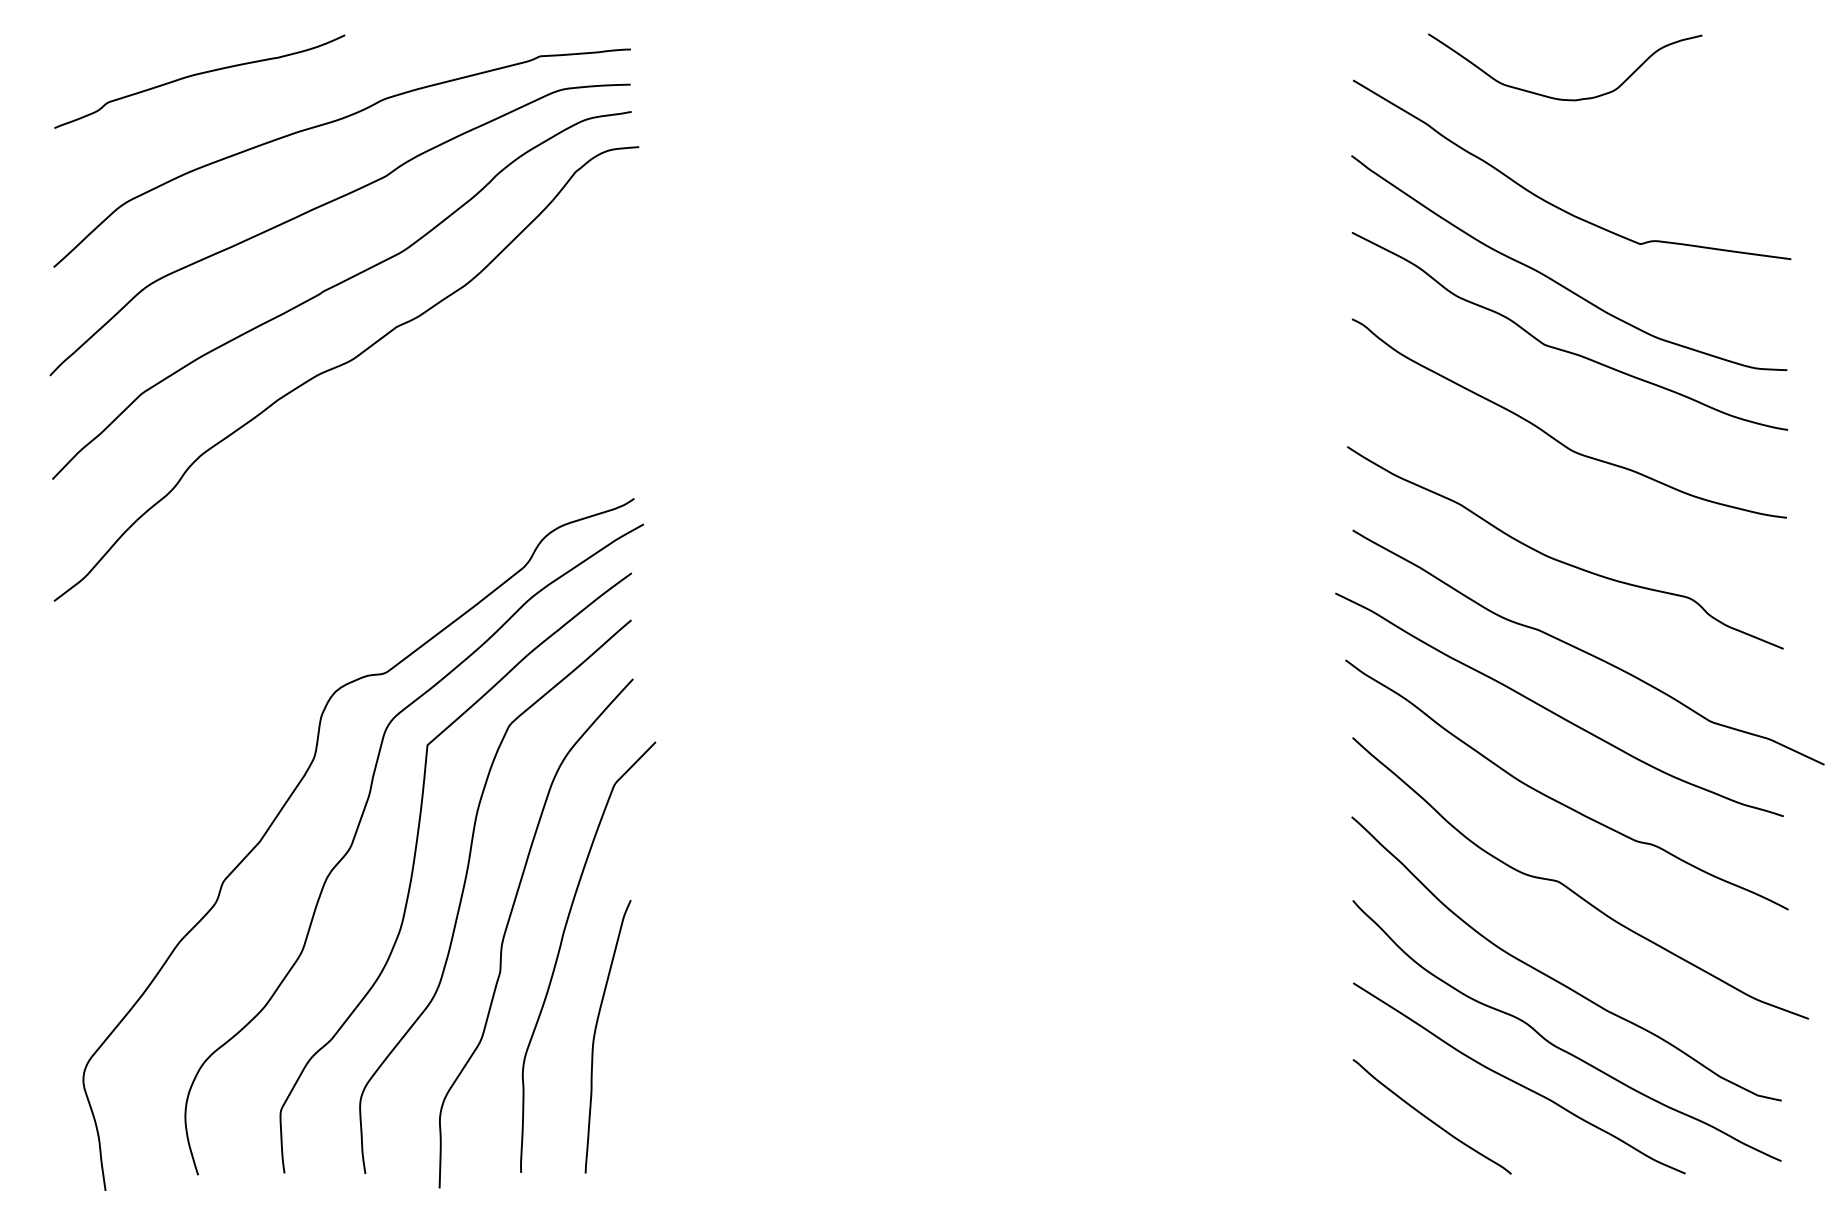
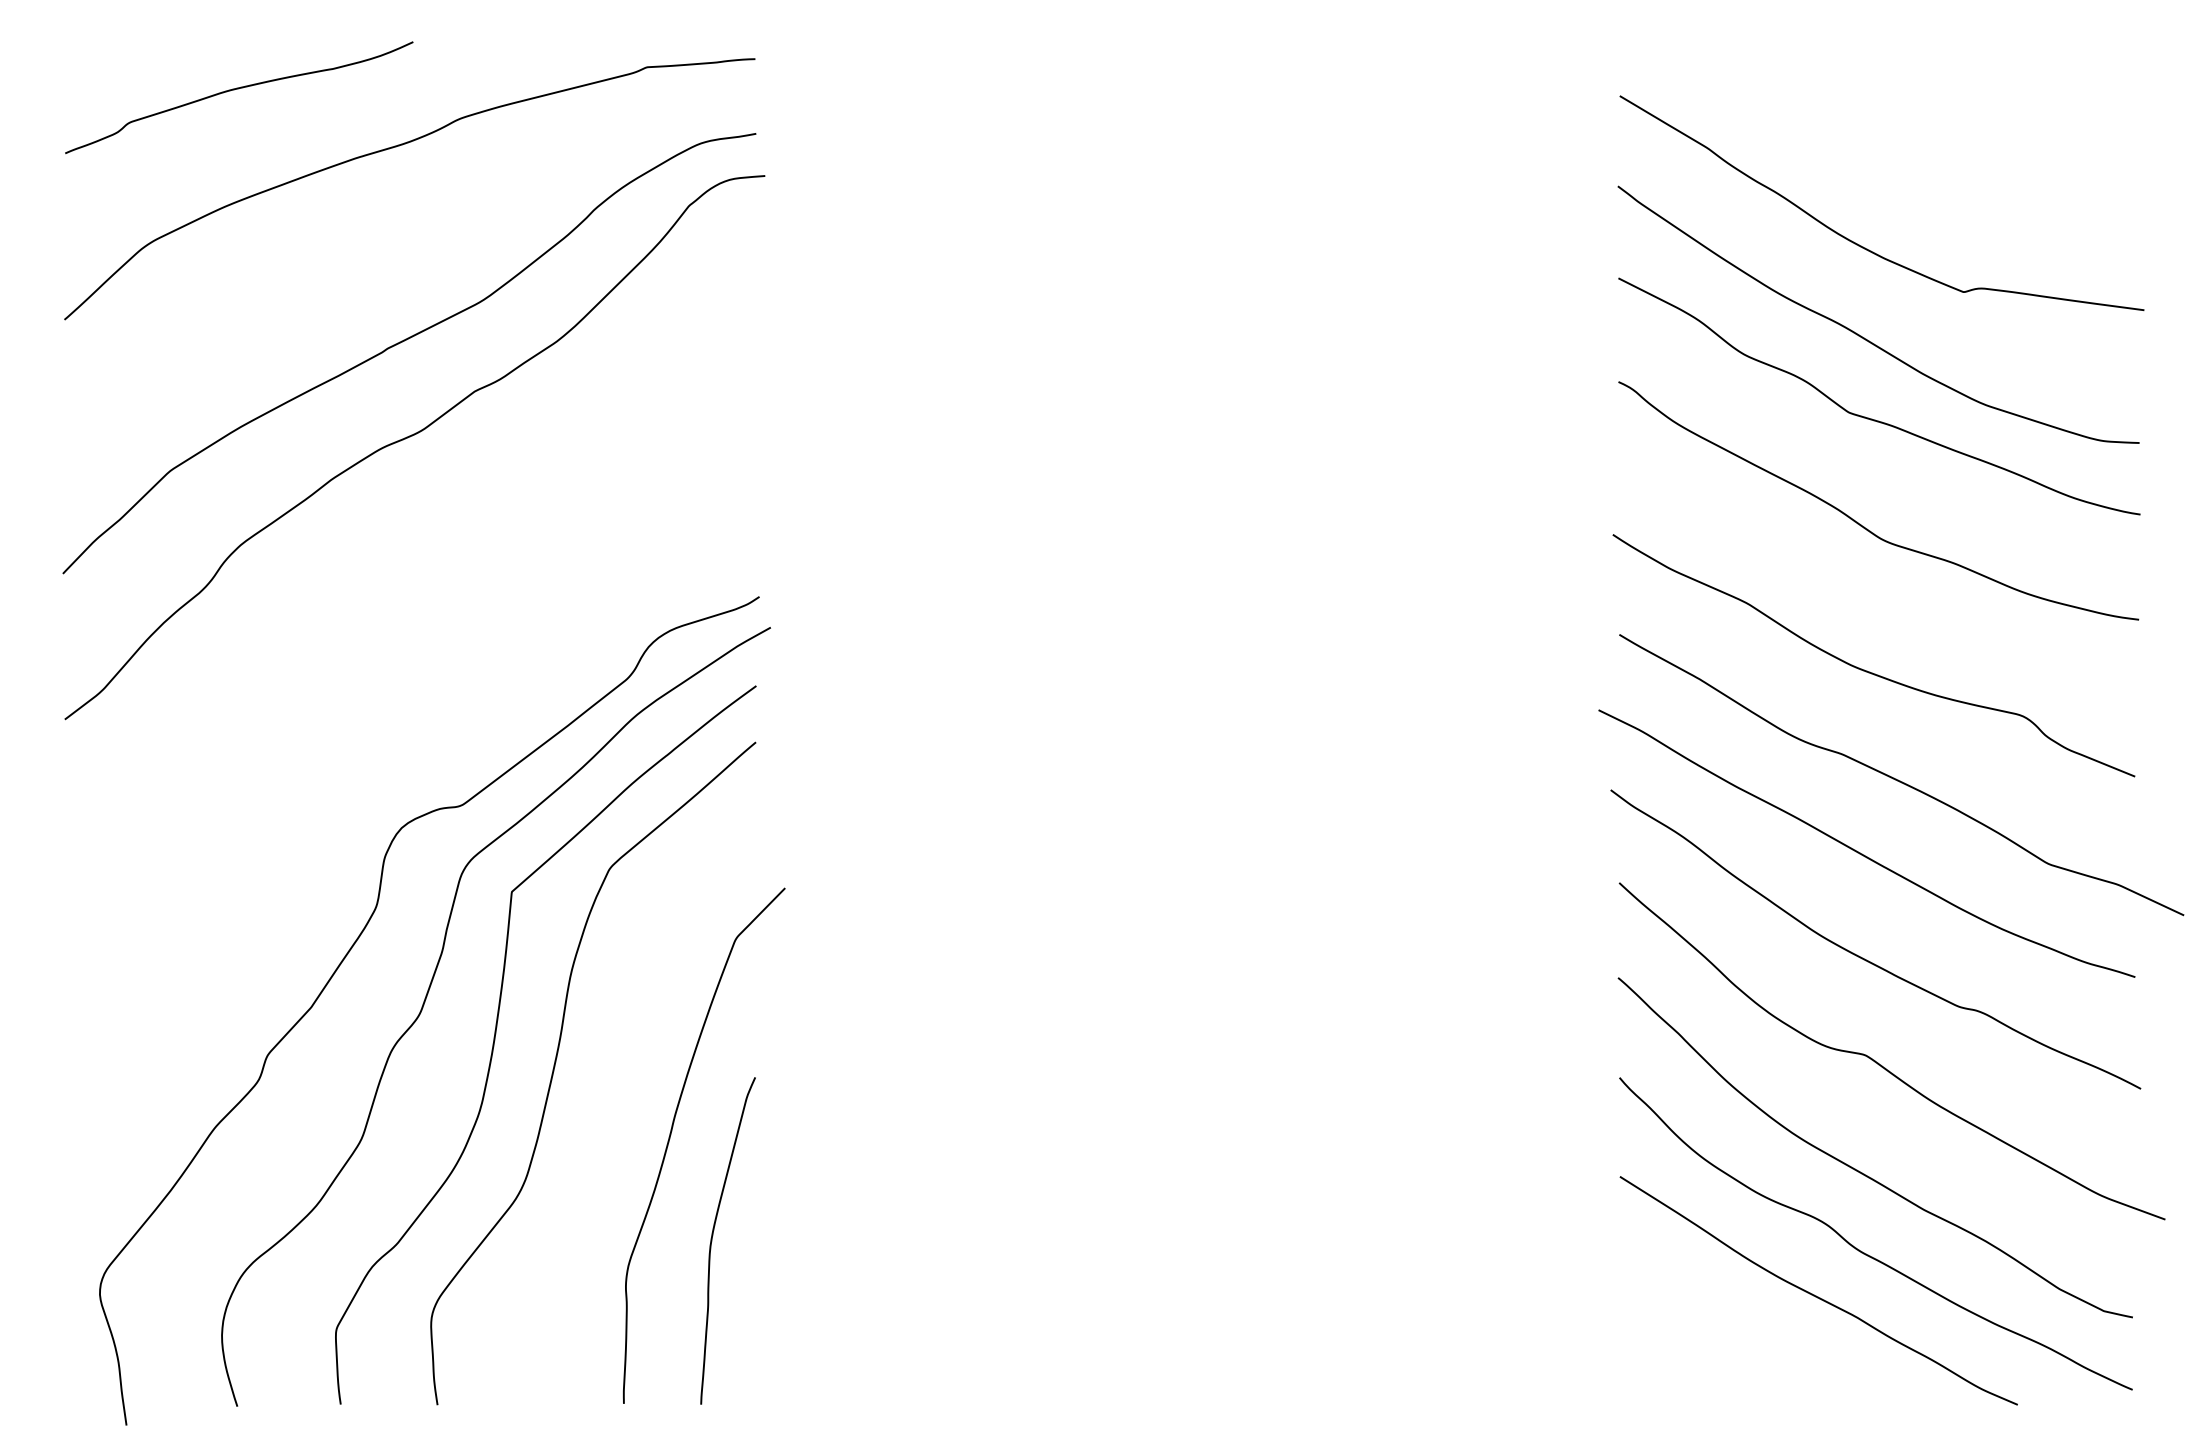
curve: (1558, 98) -> (1865, 117), removed
curve: (326, 204) -> (391, 244), removed
curve: (508, 925) -> (608, 1107), removed
curve: (1430, 1119) -> (1712, 1339), removed

